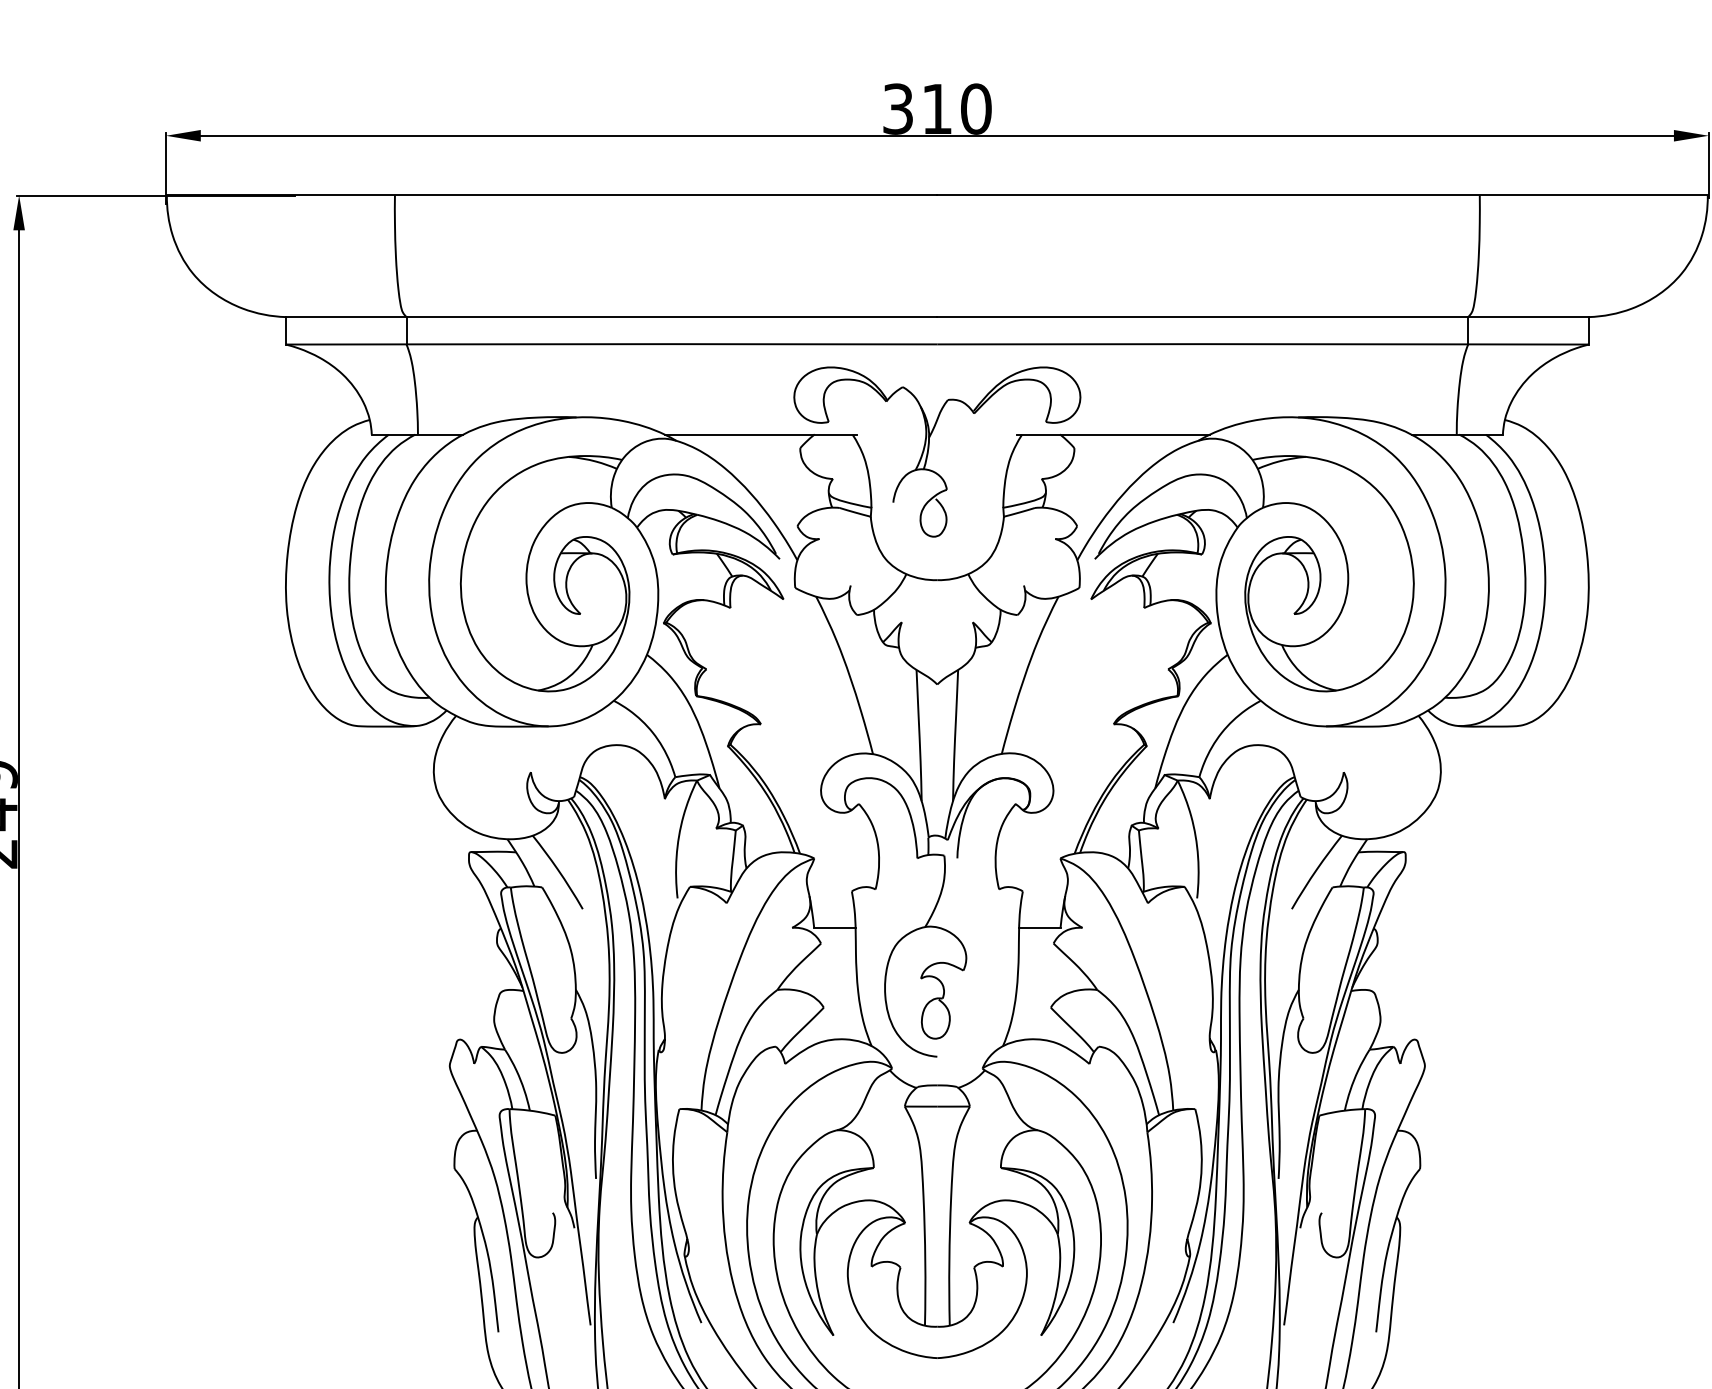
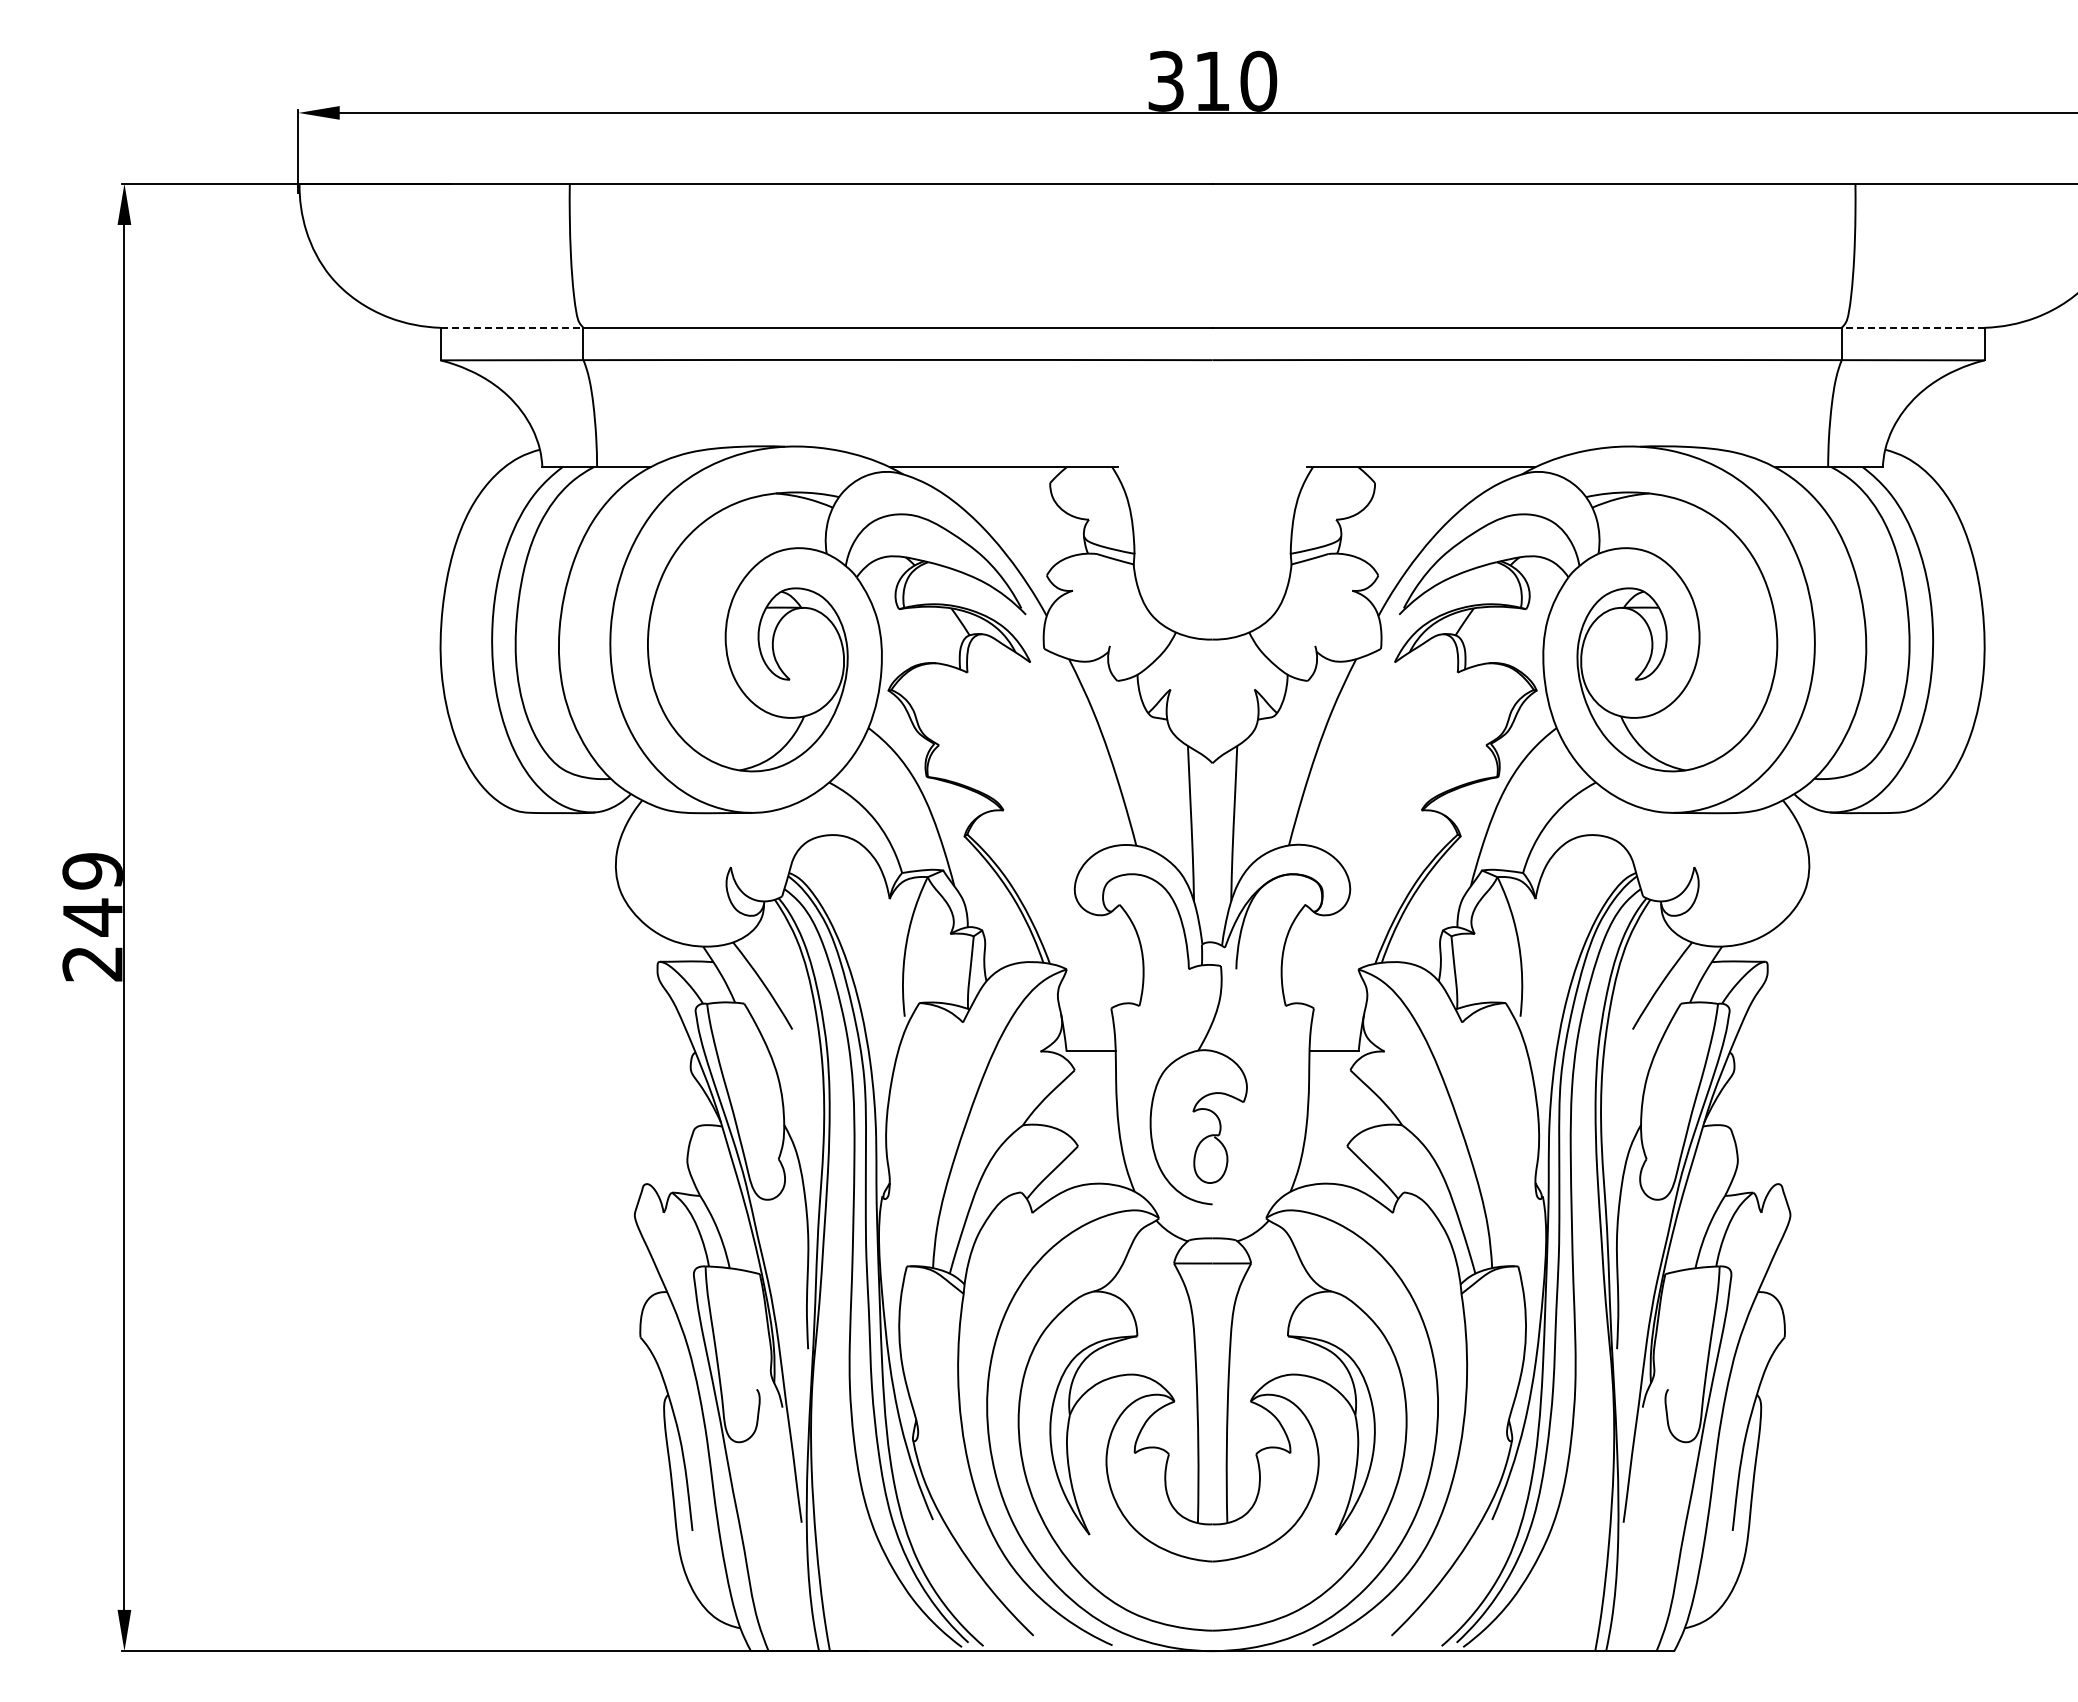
line: (346, 316) -> (512, 327), solid -> dashed
line: (1527, 316) -> (1912, 327), solid -> dashed
part: (928, 451) -> (1202, 487), removed

